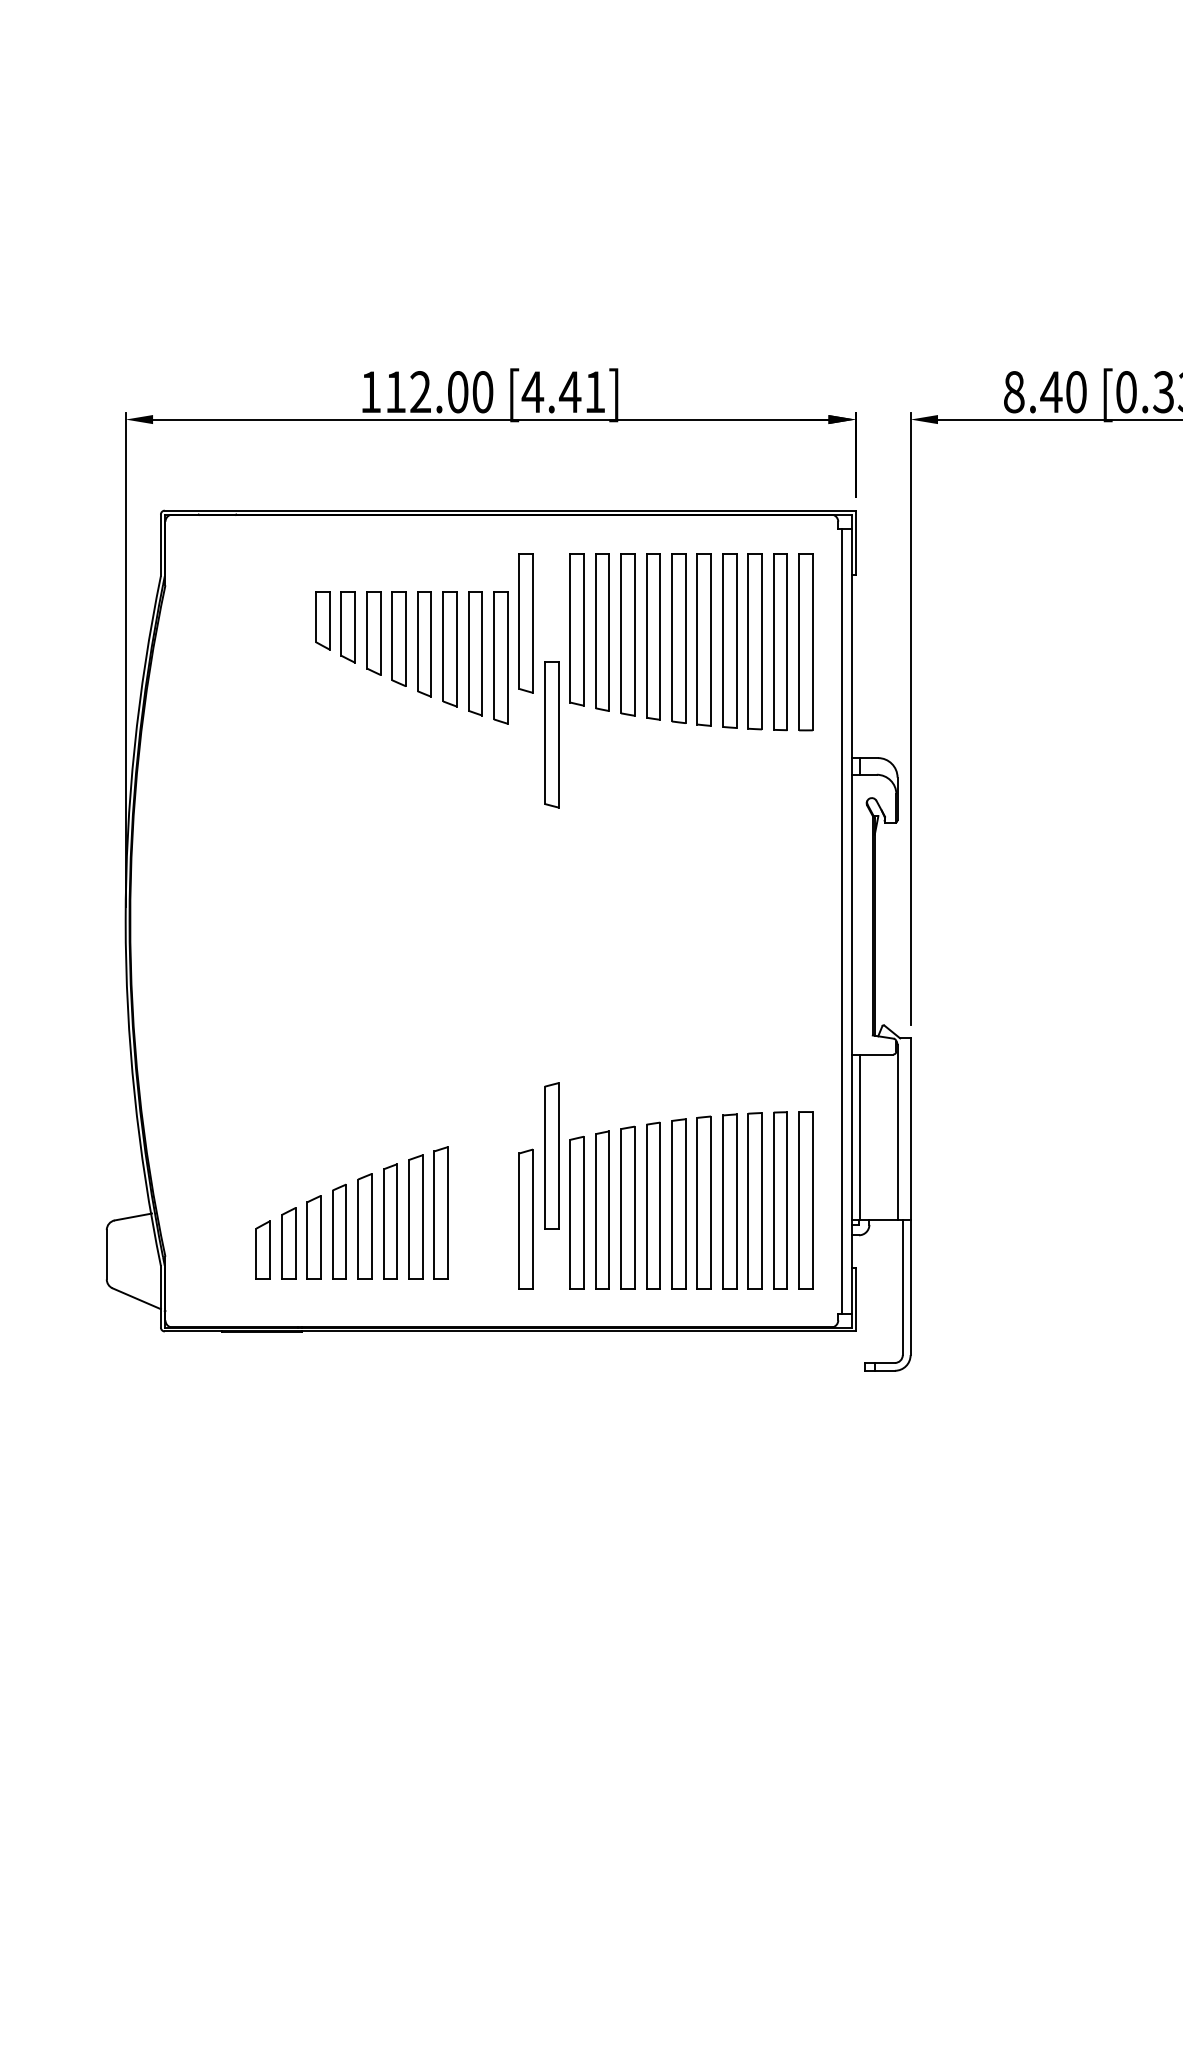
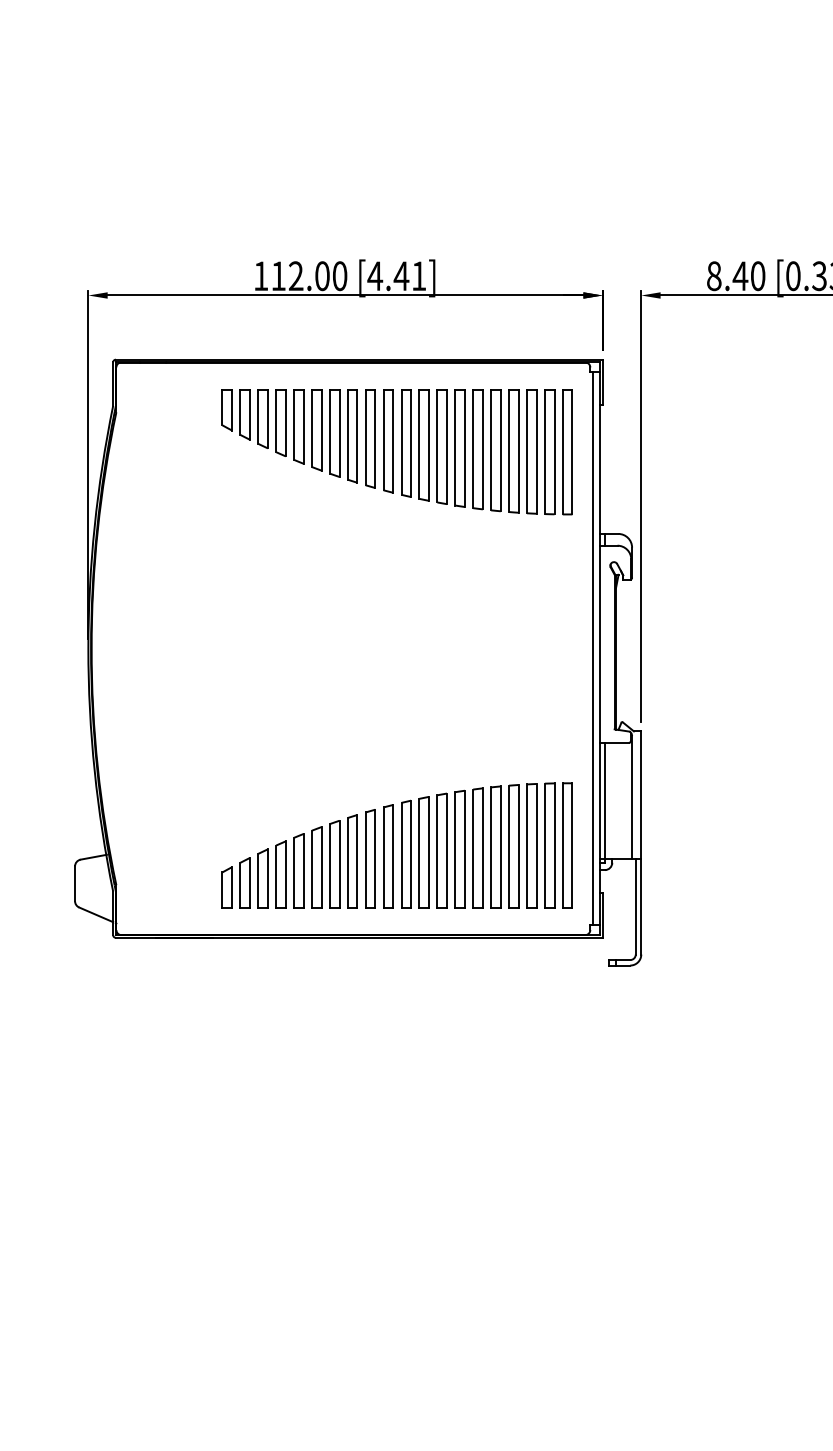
part: (411, 658) -> (289, 436), moved
part: (551, 734) -> (388, 441), moved
part: (551, 1156) -> (388, 856), moved
part: (351, 1213) -> (289, 861), moved

